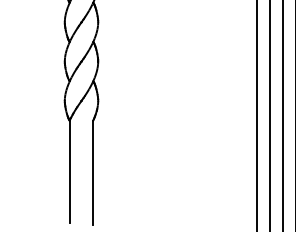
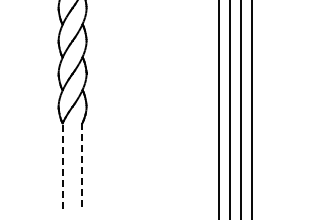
line: (69, 171) -> (62, 165), solid -> dashed
line: (93, 173) -> (82, 167), solid -> dashed

